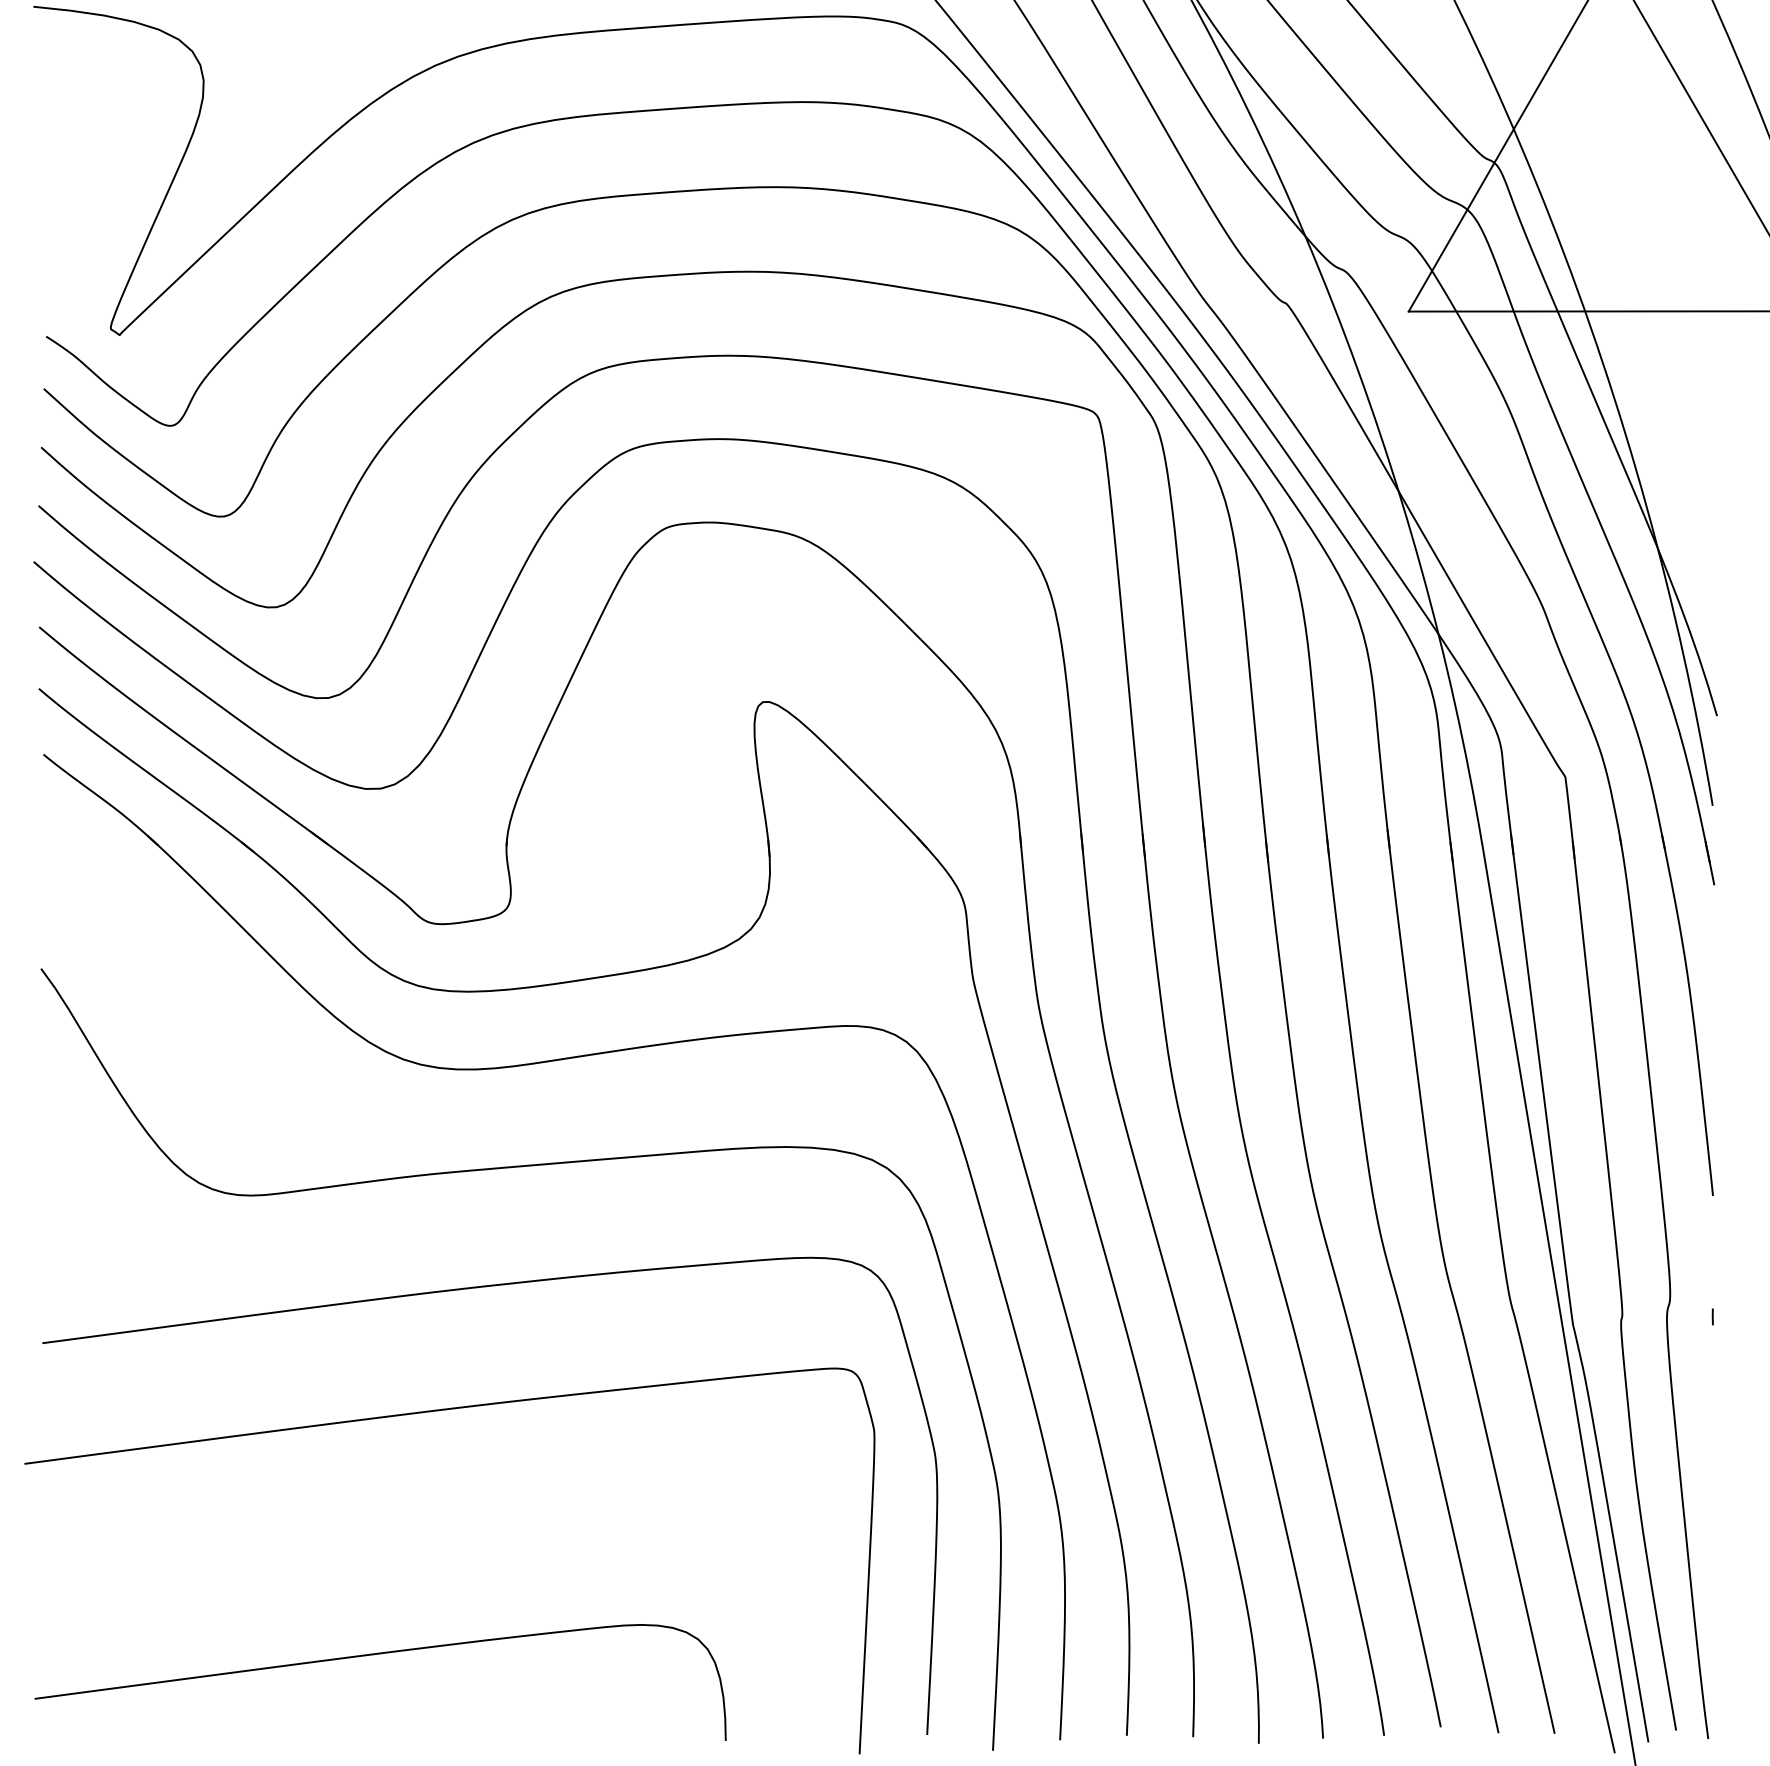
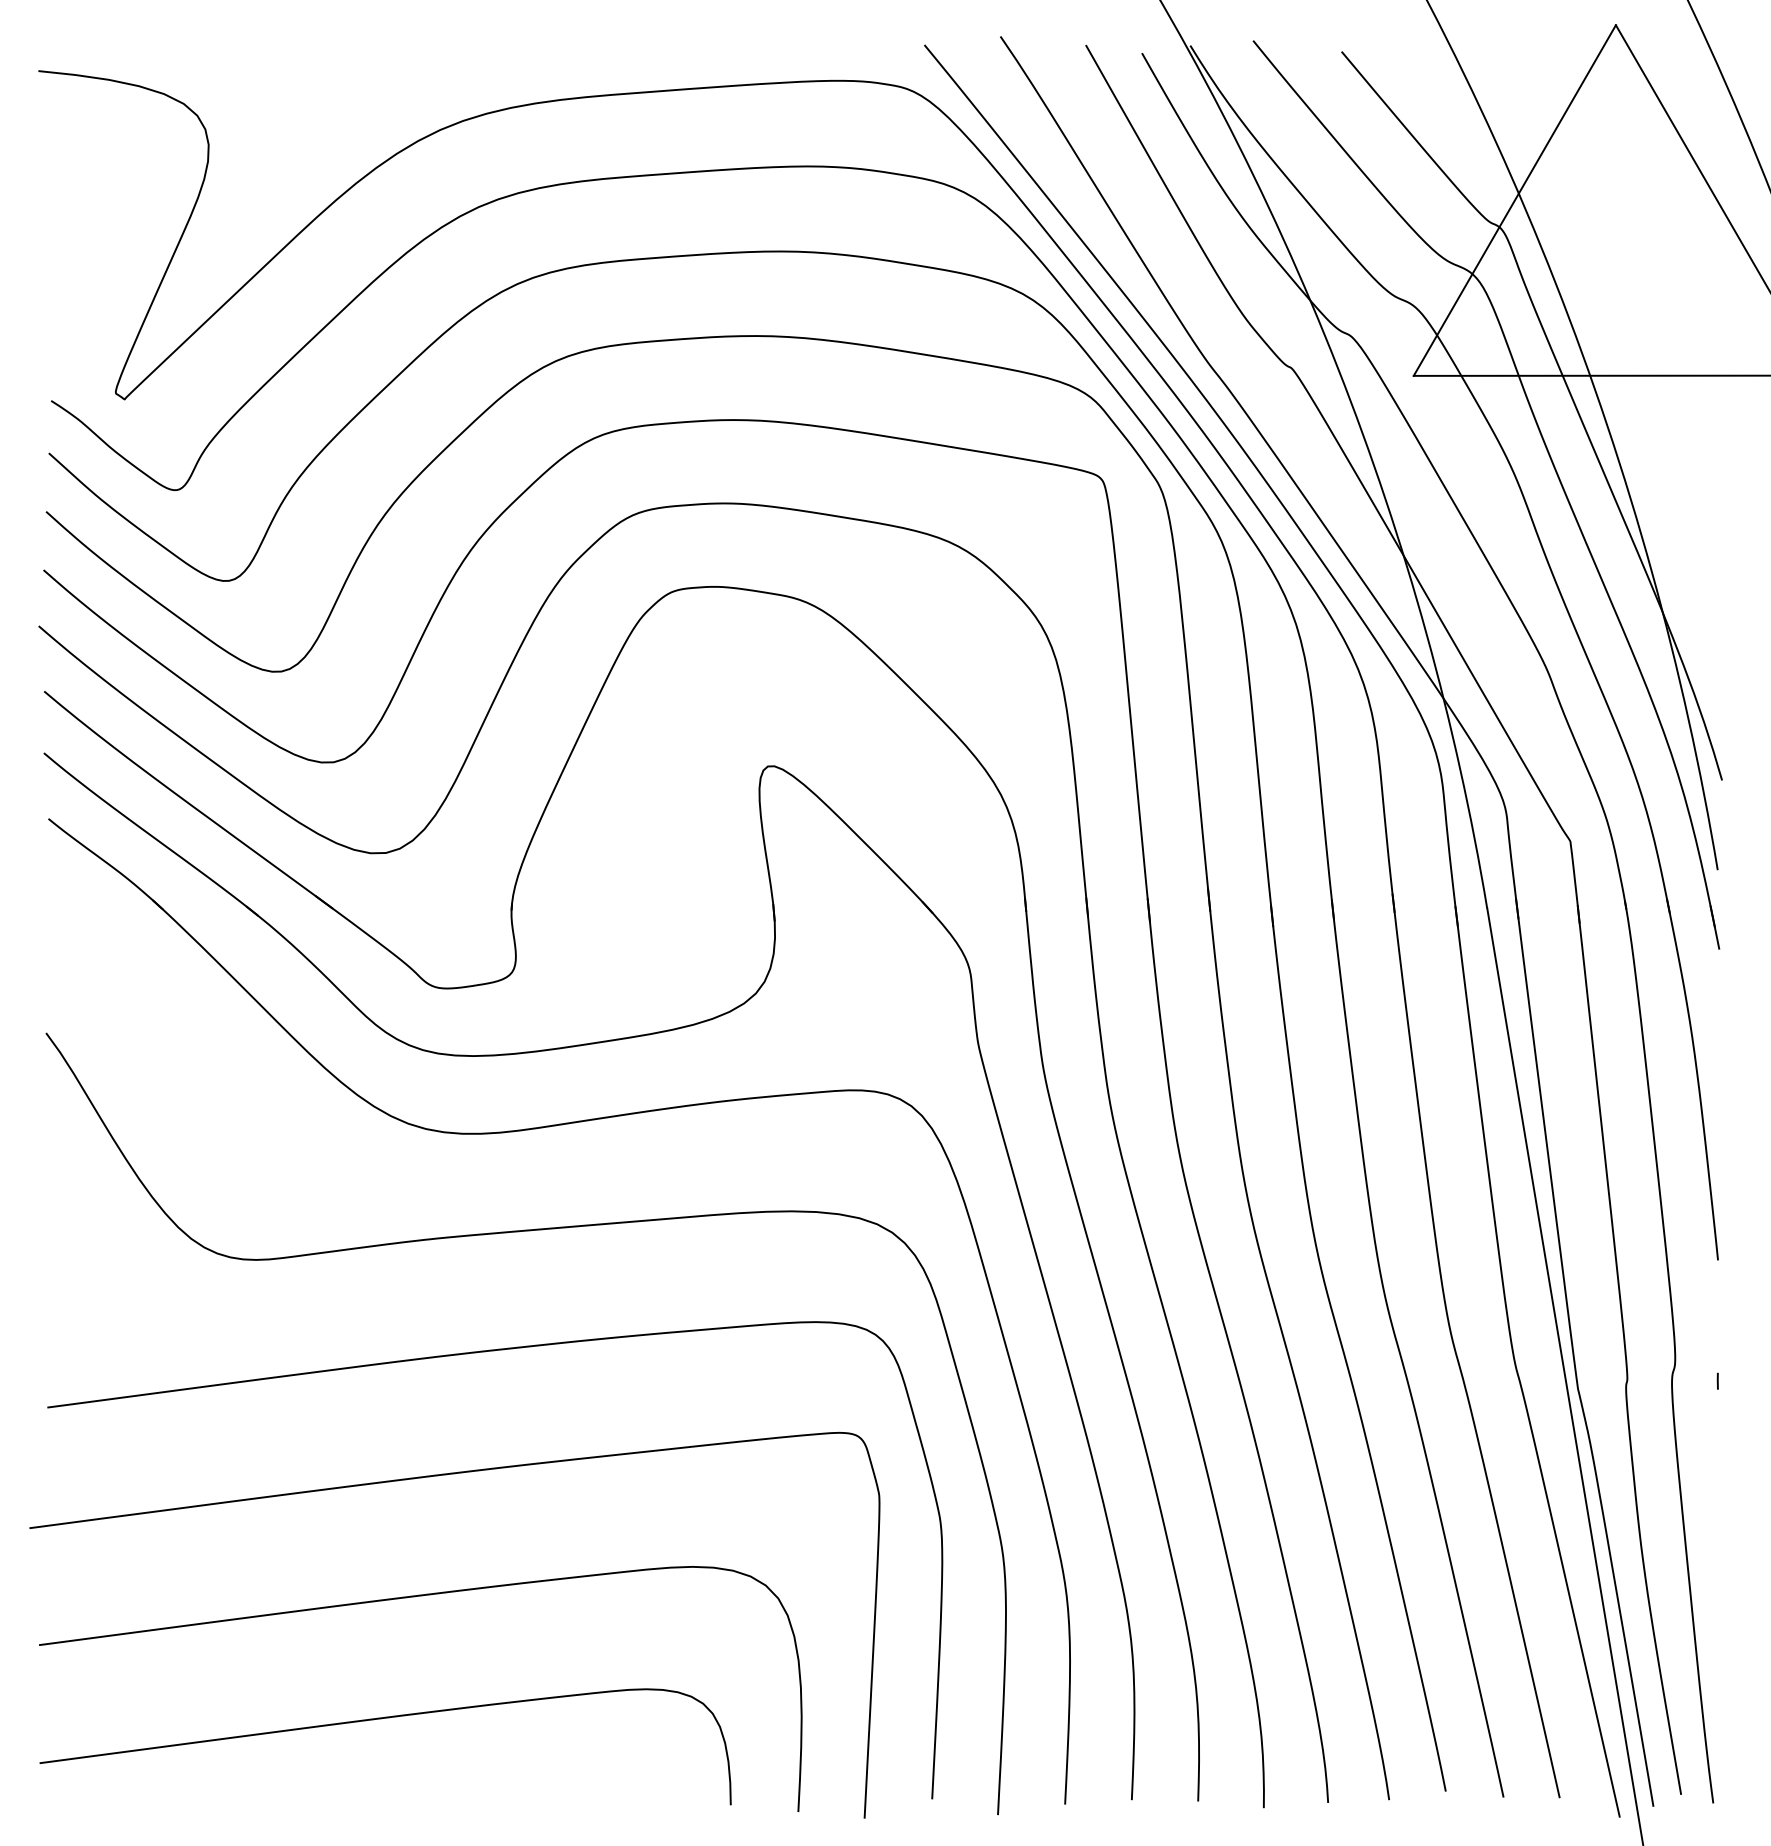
curve: (401, 1534) -> (406, 1598), added

